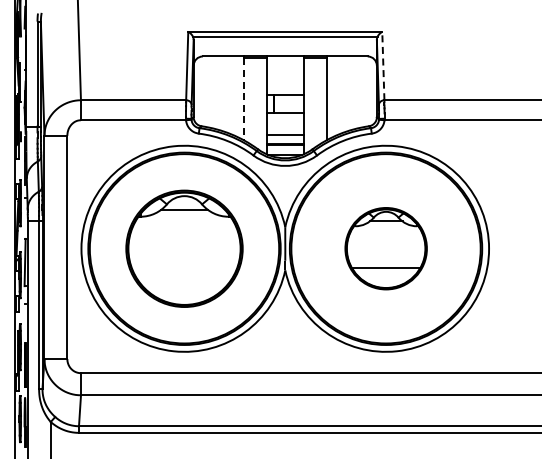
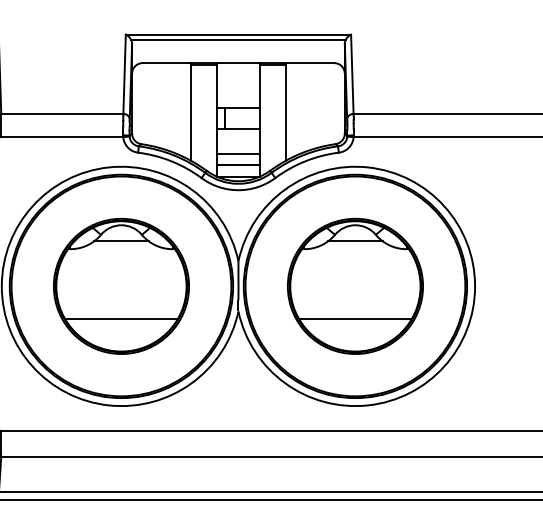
line: (383, 65) -> (352, 73), dashed -> solid
line: (244, 99) -> (191, 113), dashed -> solid
part: (386, 248) -> (355, 286), size x1.43
line: (184, 276) -> (121, 318), added

